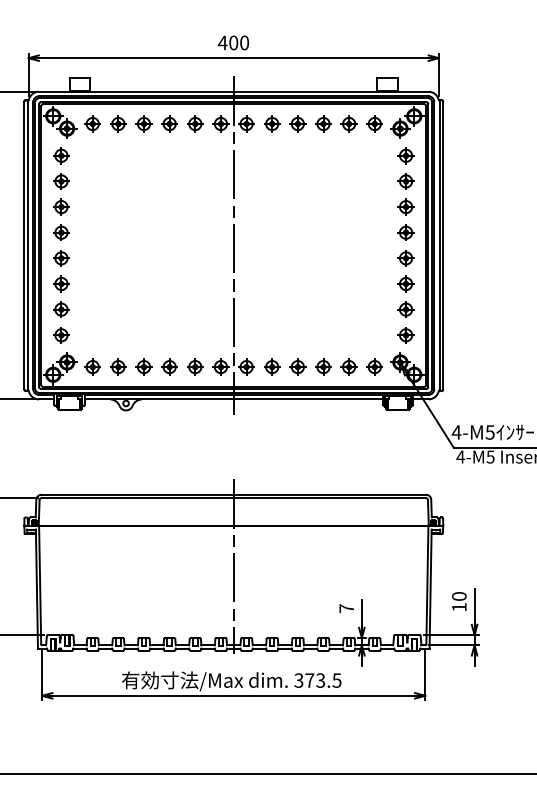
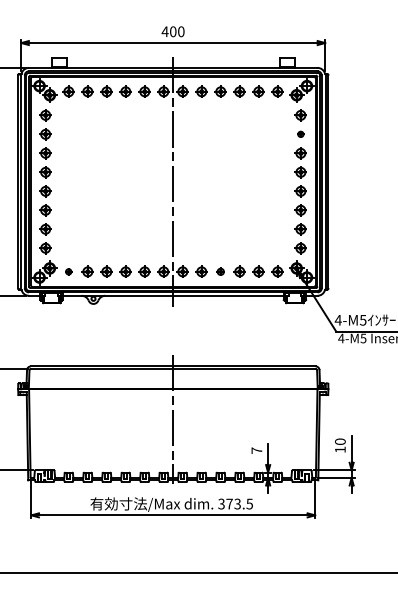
part: (405, 181) -> (300, 134), size x0.6
part: (92, 366) -> (68, 271), size x0.6
part: (297, 366) -> (220, 271), size x0.7

